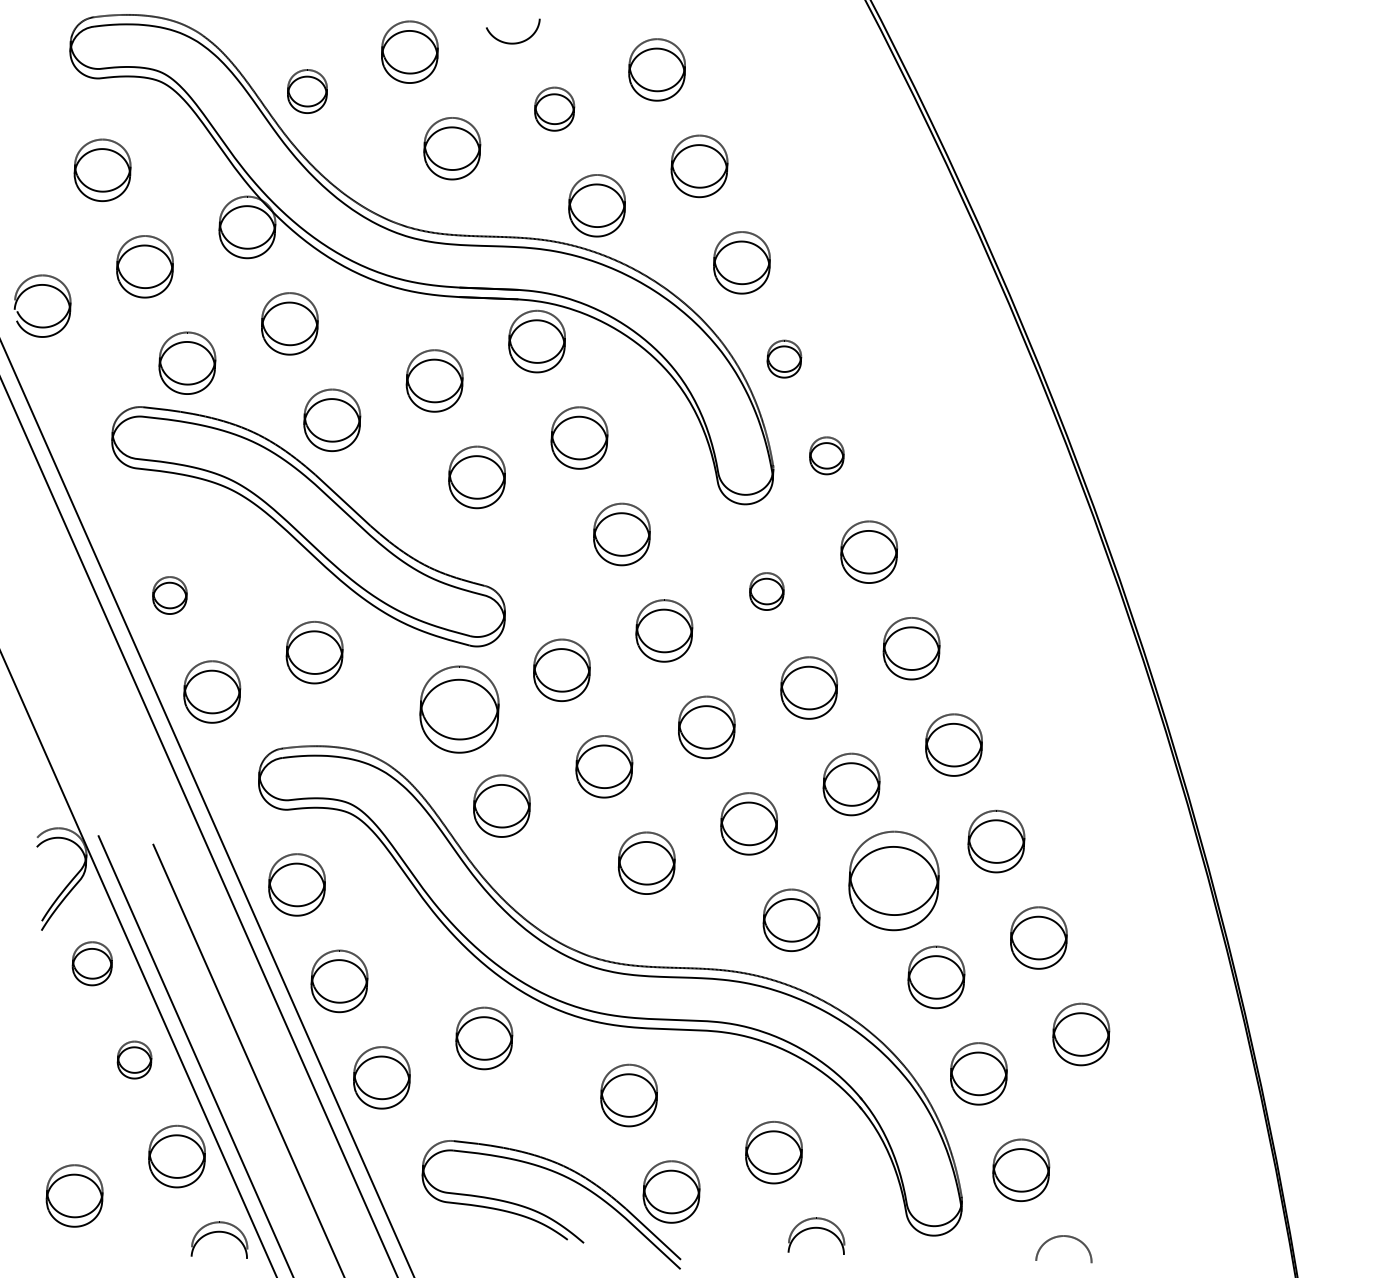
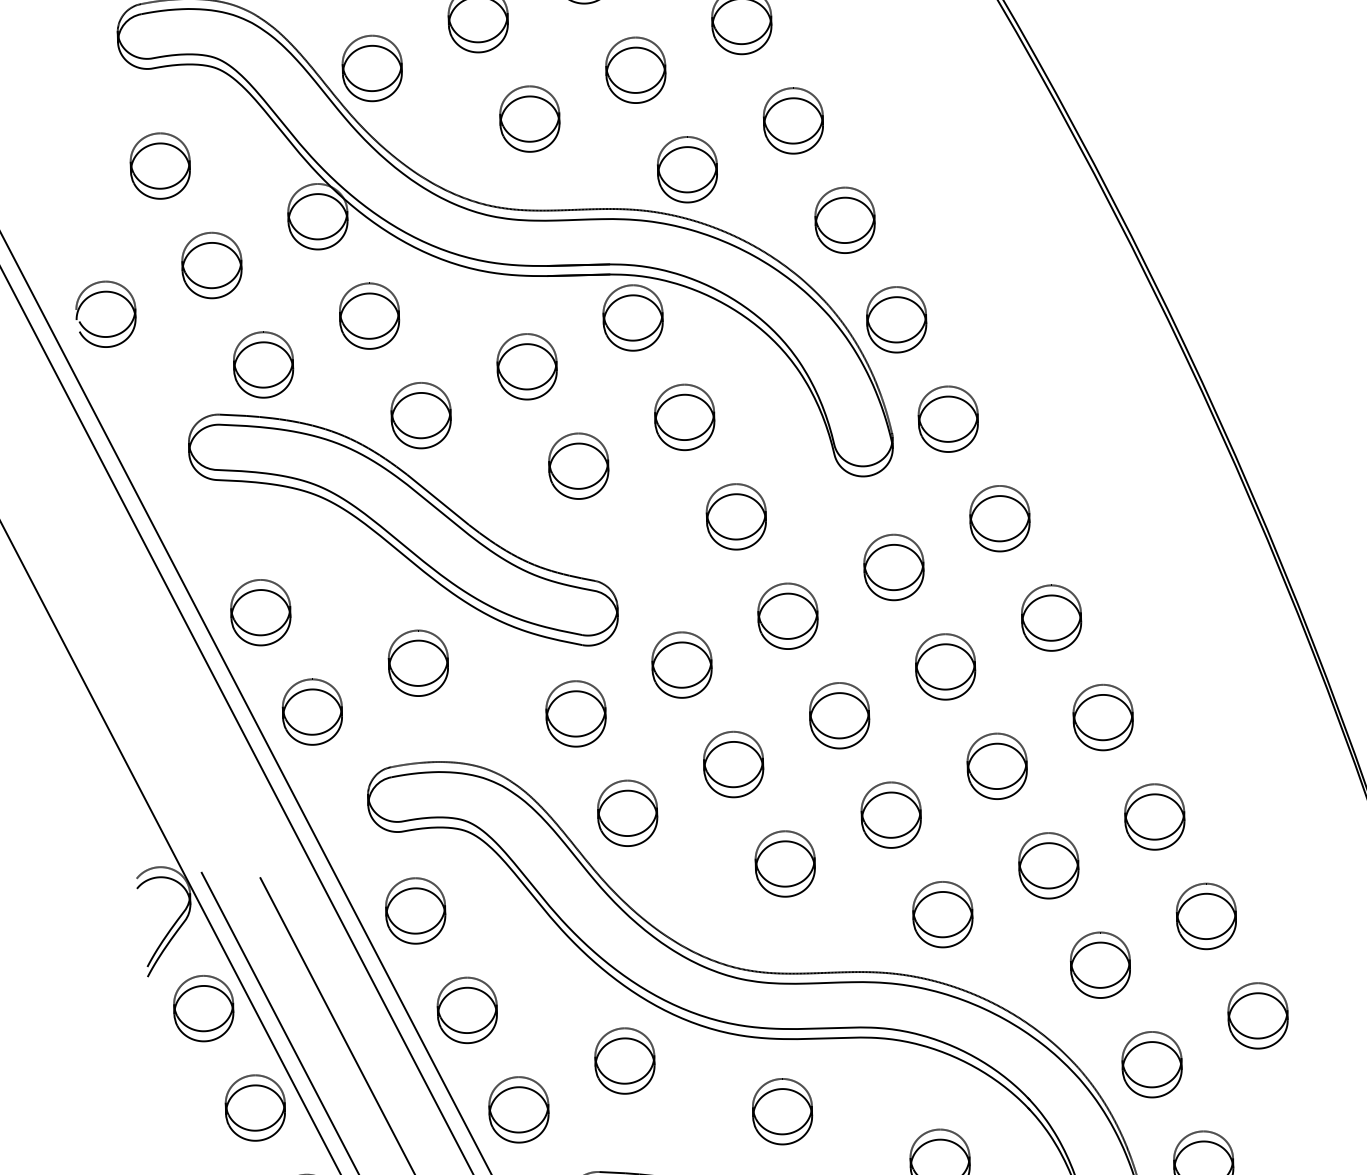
part: (307, 91) -> (372, 68), size x1.43
part: (554, 108) -> (635, 69), size x1.43
part: (784, 358) -> (896, 318), size x1.67
part: (826, 455) -> (947, 418), size x1.67
part: (766, 591) -> (893, 567), size x1.67
part: (169, 595) -> (260, 612), size x1.67
part: (459, 709) -> (576, 713), size x0.71
part: (893, 880) -> (1048, 865), size x0.62
part: (92, 963) -> (204, 1008), size x1.43
part: (134, 1059) -> (255, 1107), size x1.67

